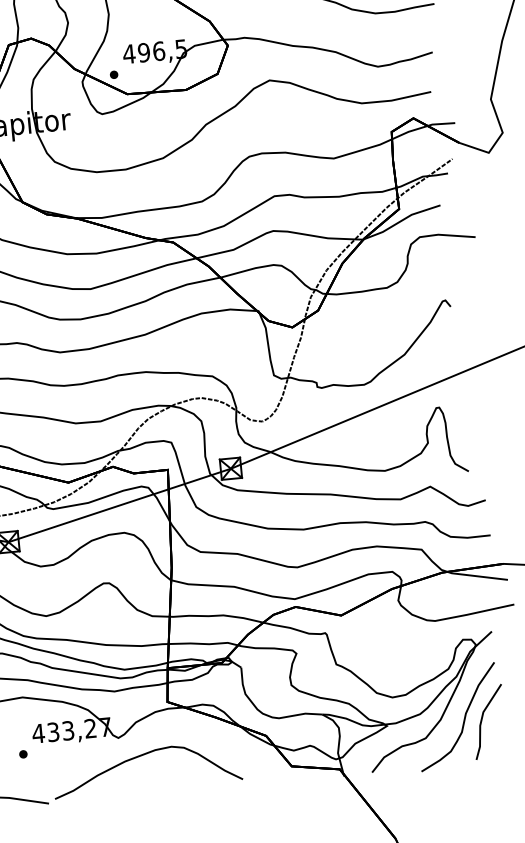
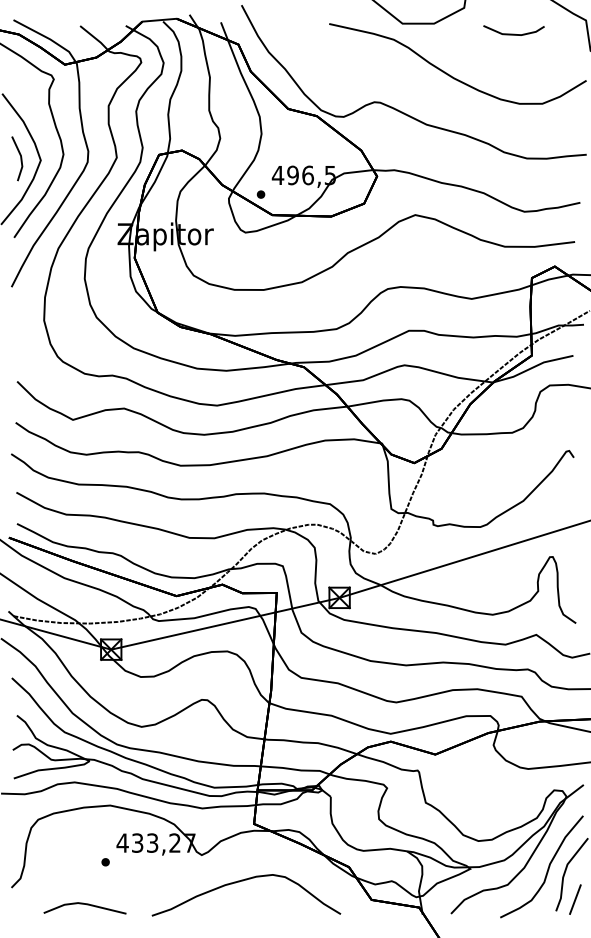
line: (494, 746) -> (575, 899), added
curve: (142, 756) -> (243, 881), moved

